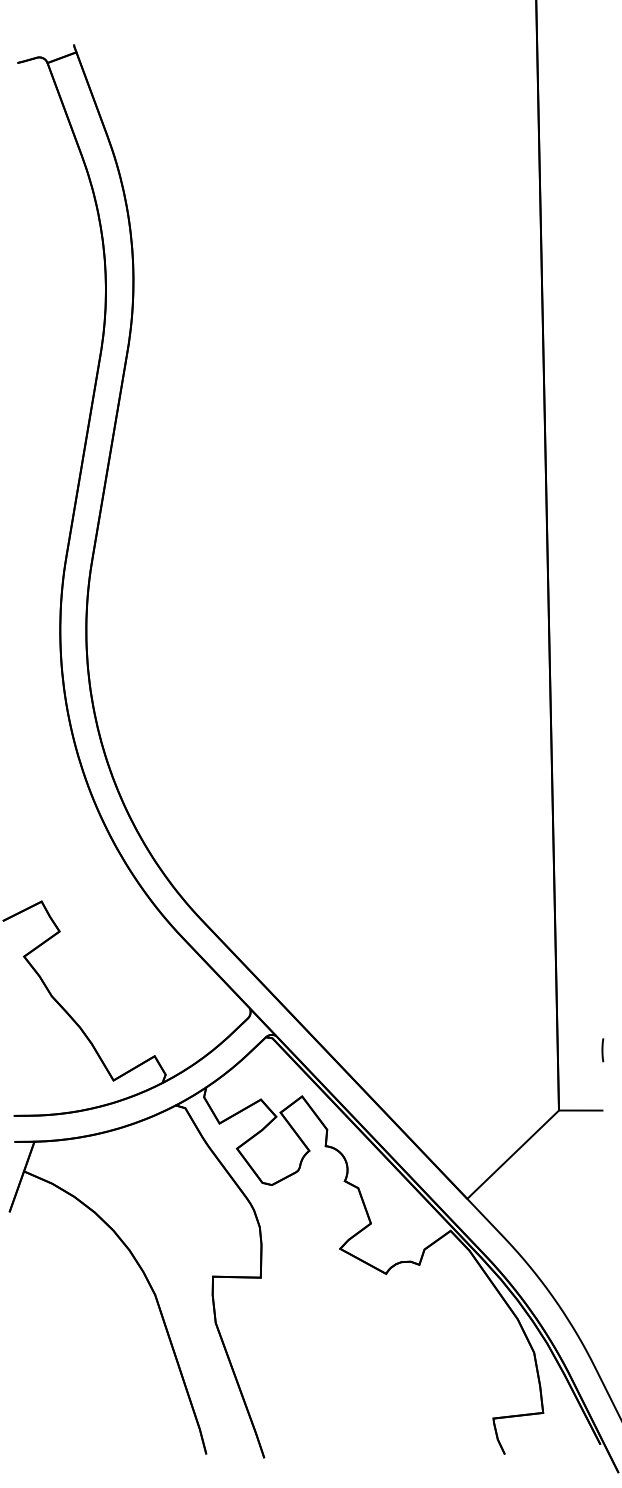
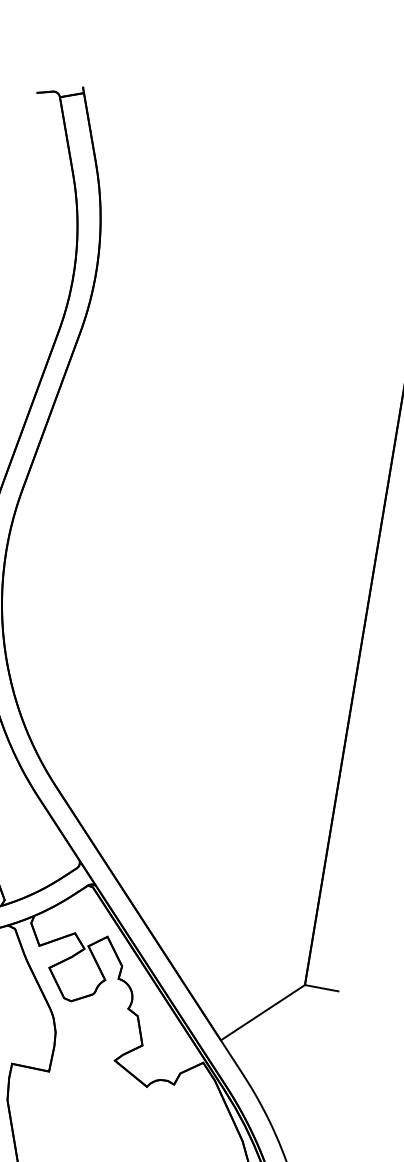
line: (602, 1050) -> (347, 944), removed

